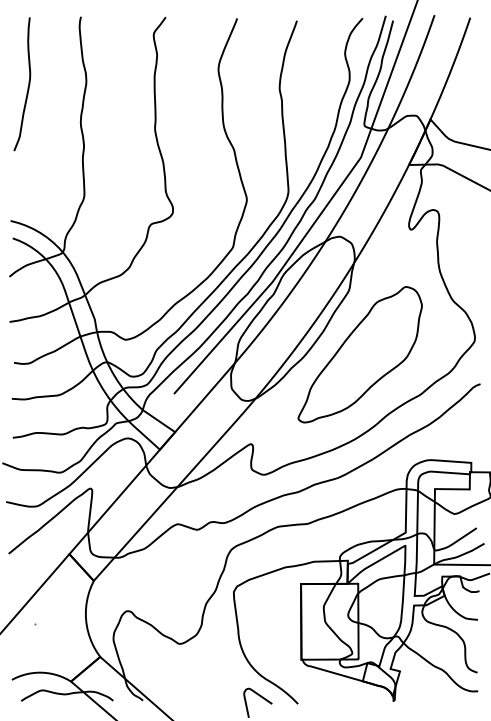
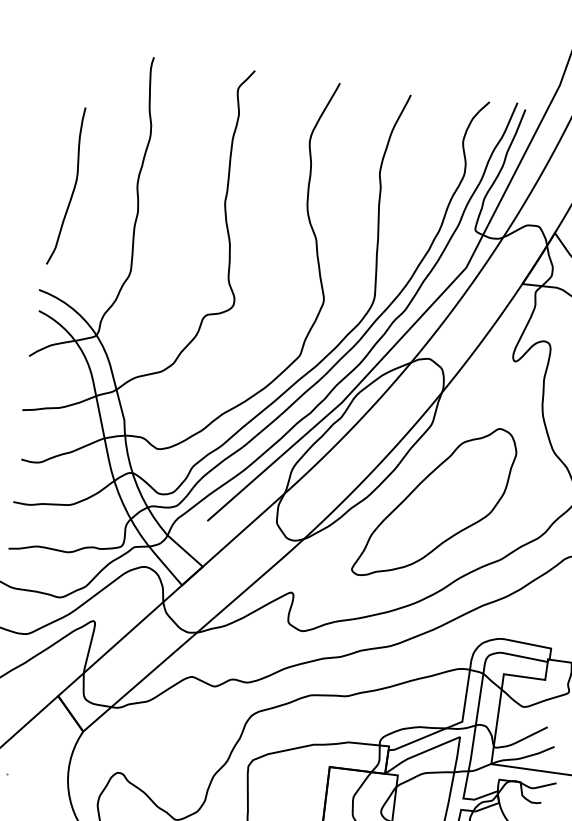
curve: (27, 87) -> (72, 190), moved

